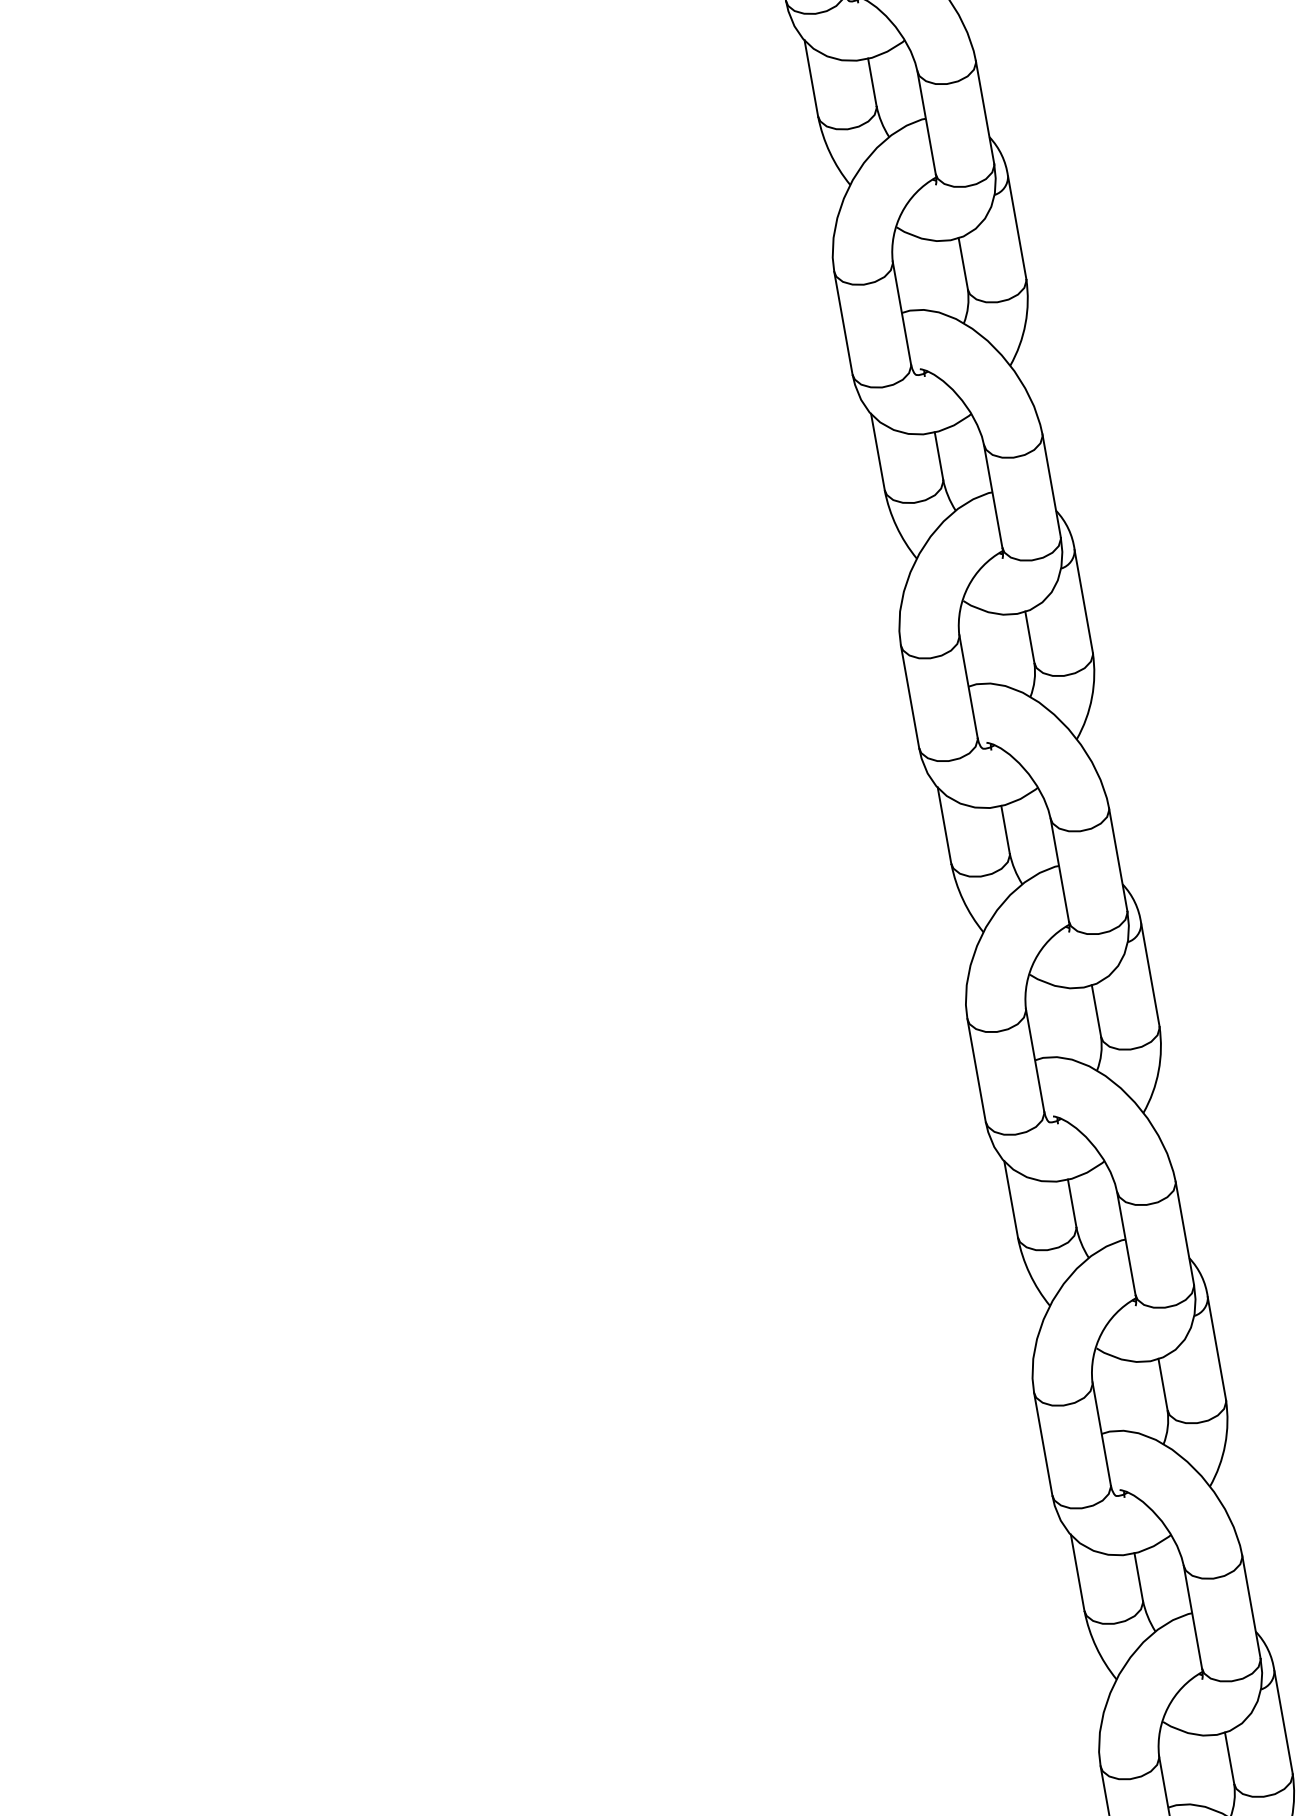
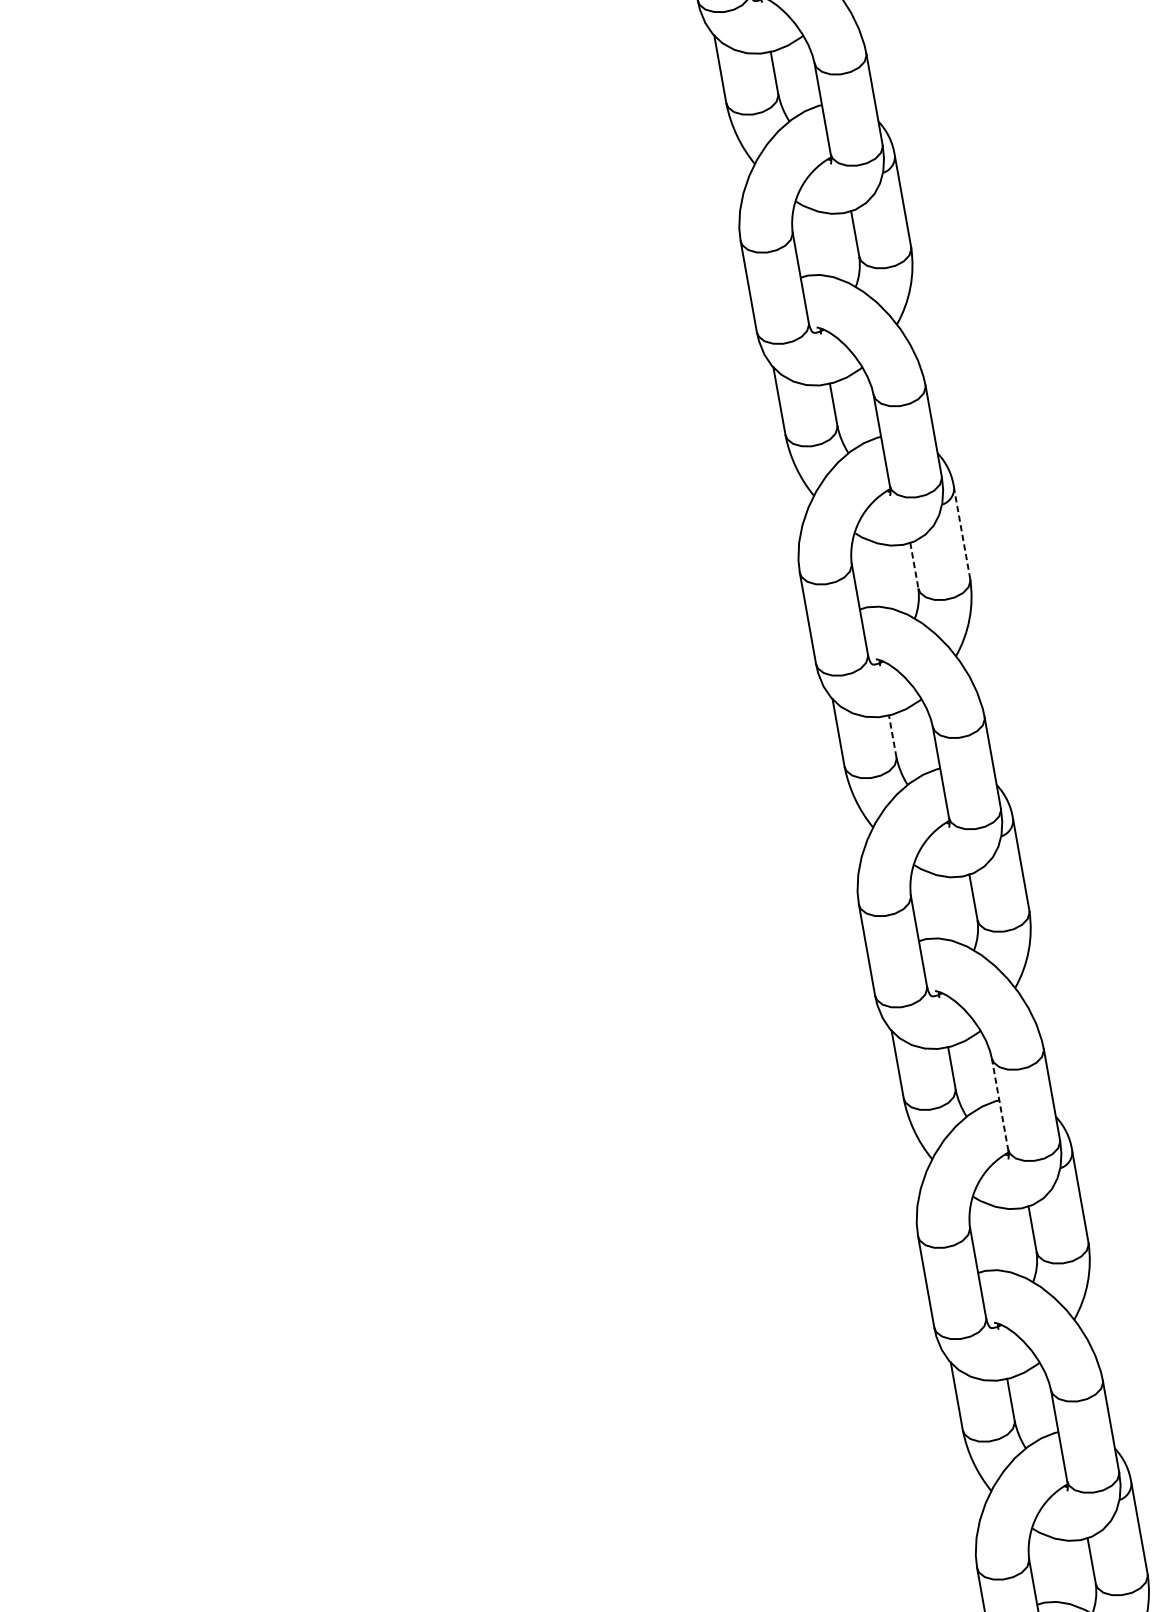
line: (1083, 600) -> (961, 532), solid -> dashed
line: (1029, 637) -> (914, 565), solid -> dashed
line: (1005, 829) -> (892, 736), solid -> dashed
line: (1126, 1244) -> (1000, 1104), solid -> dashed

